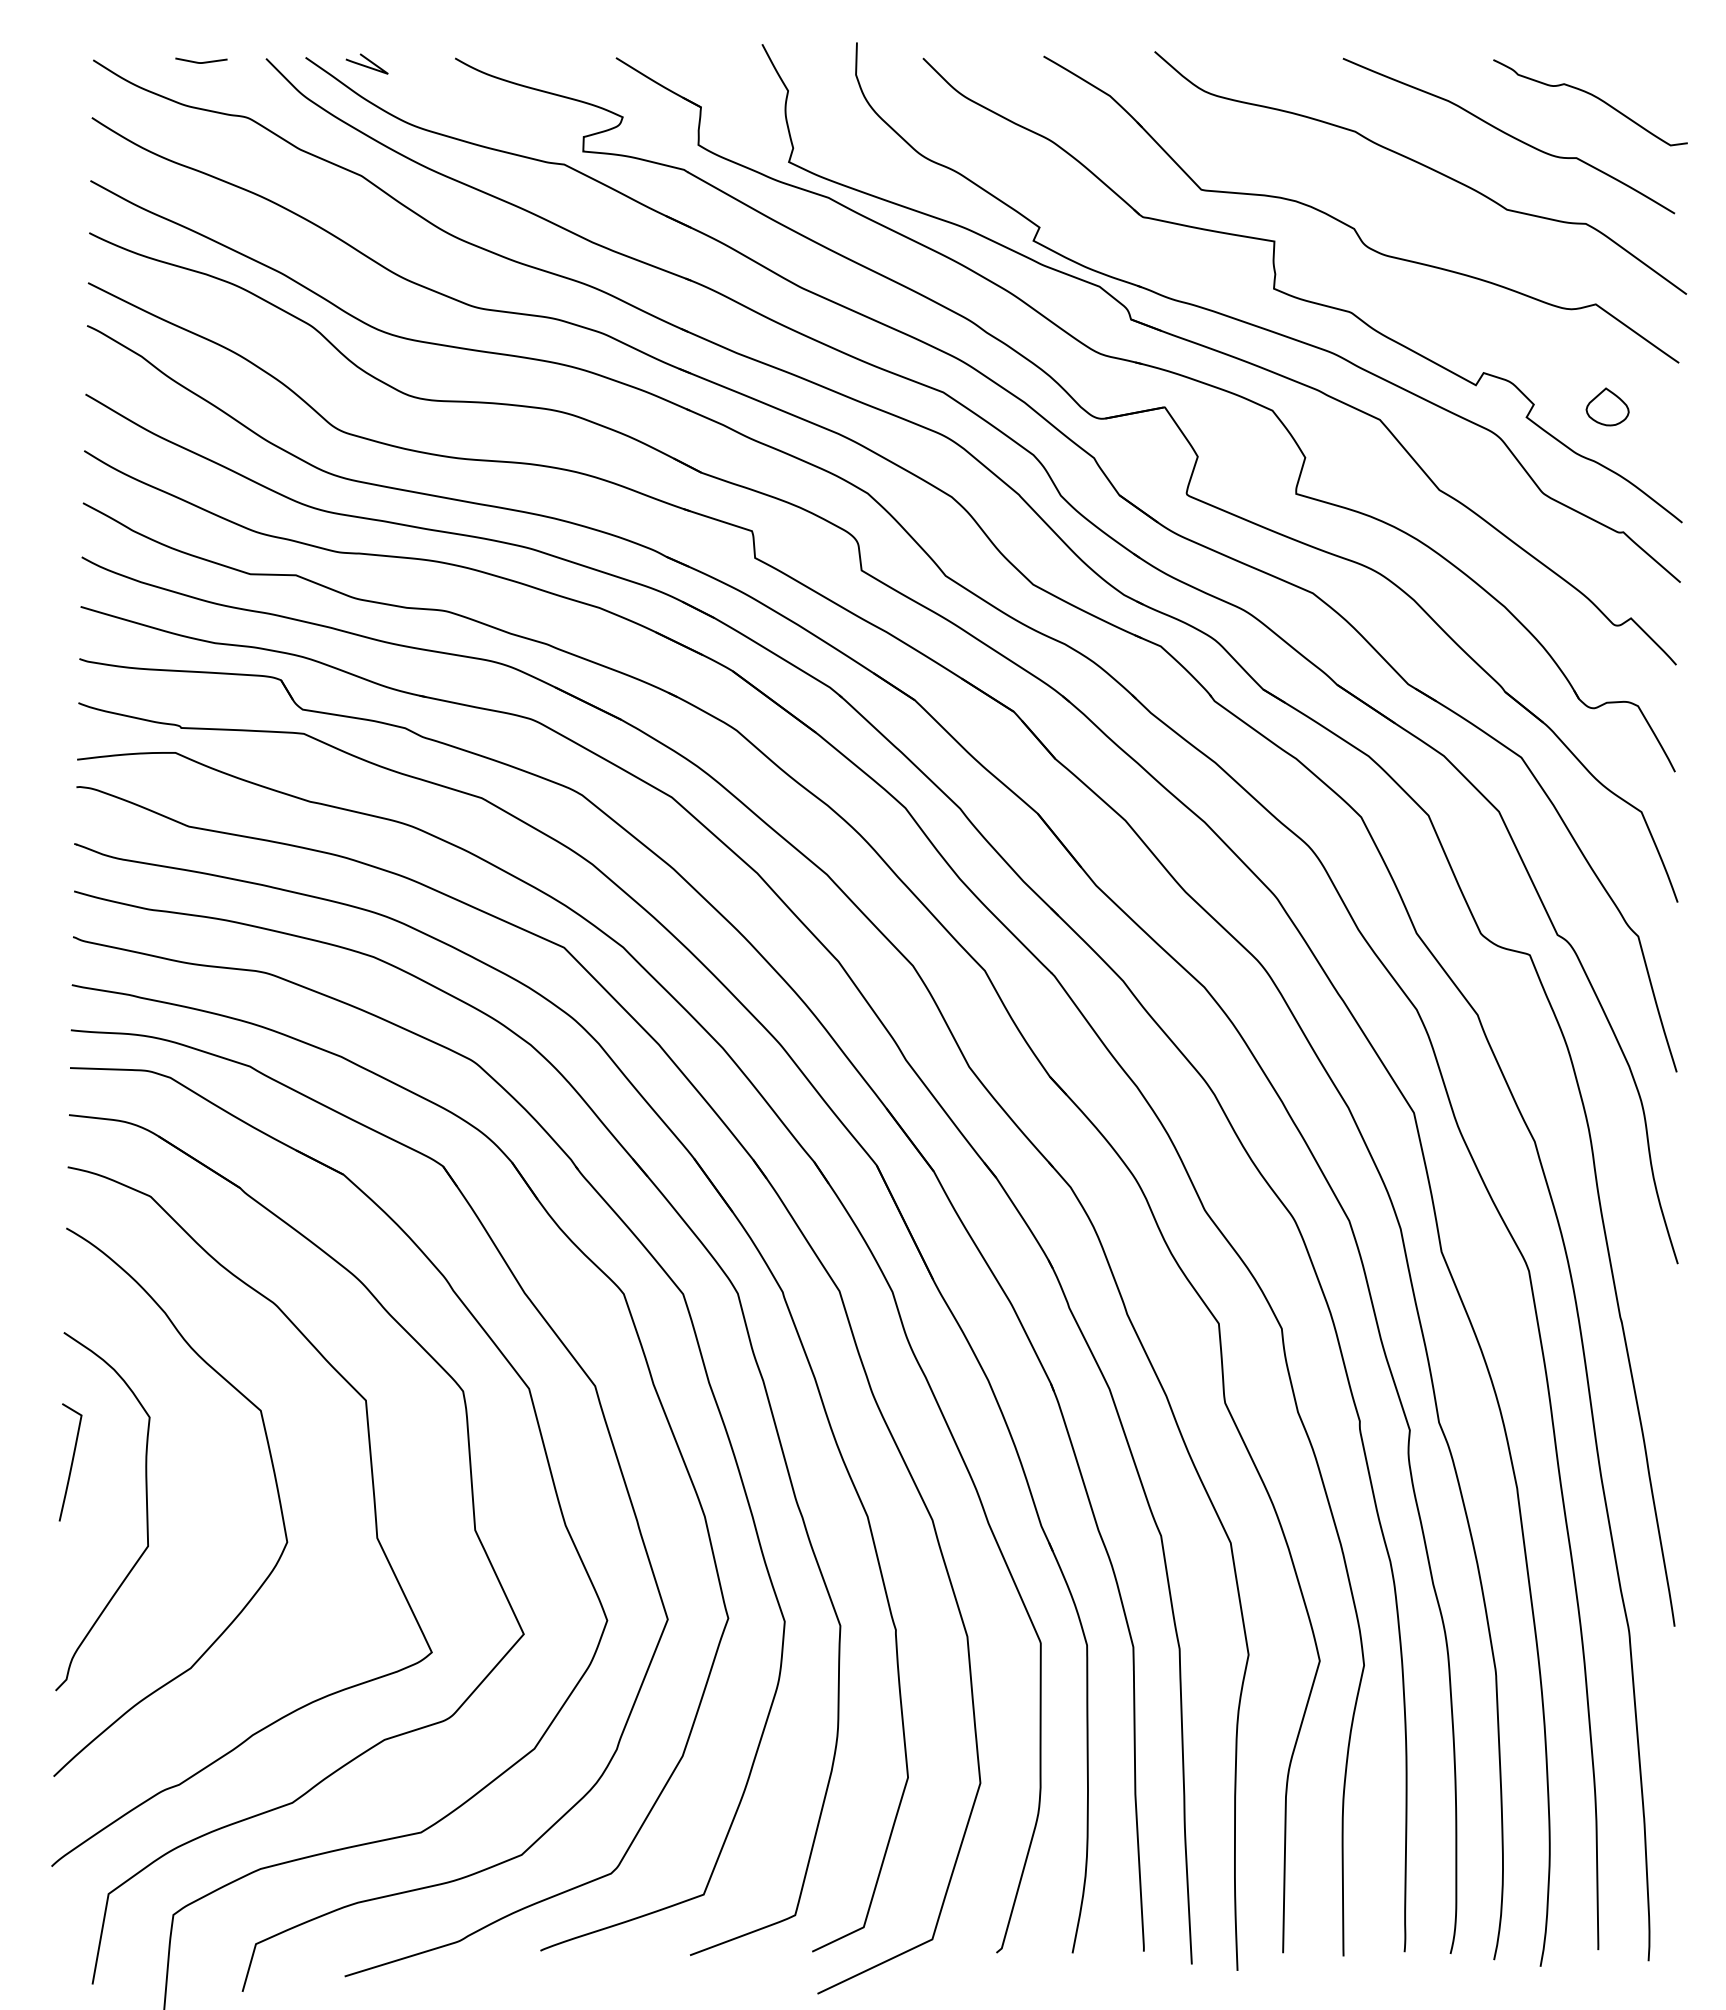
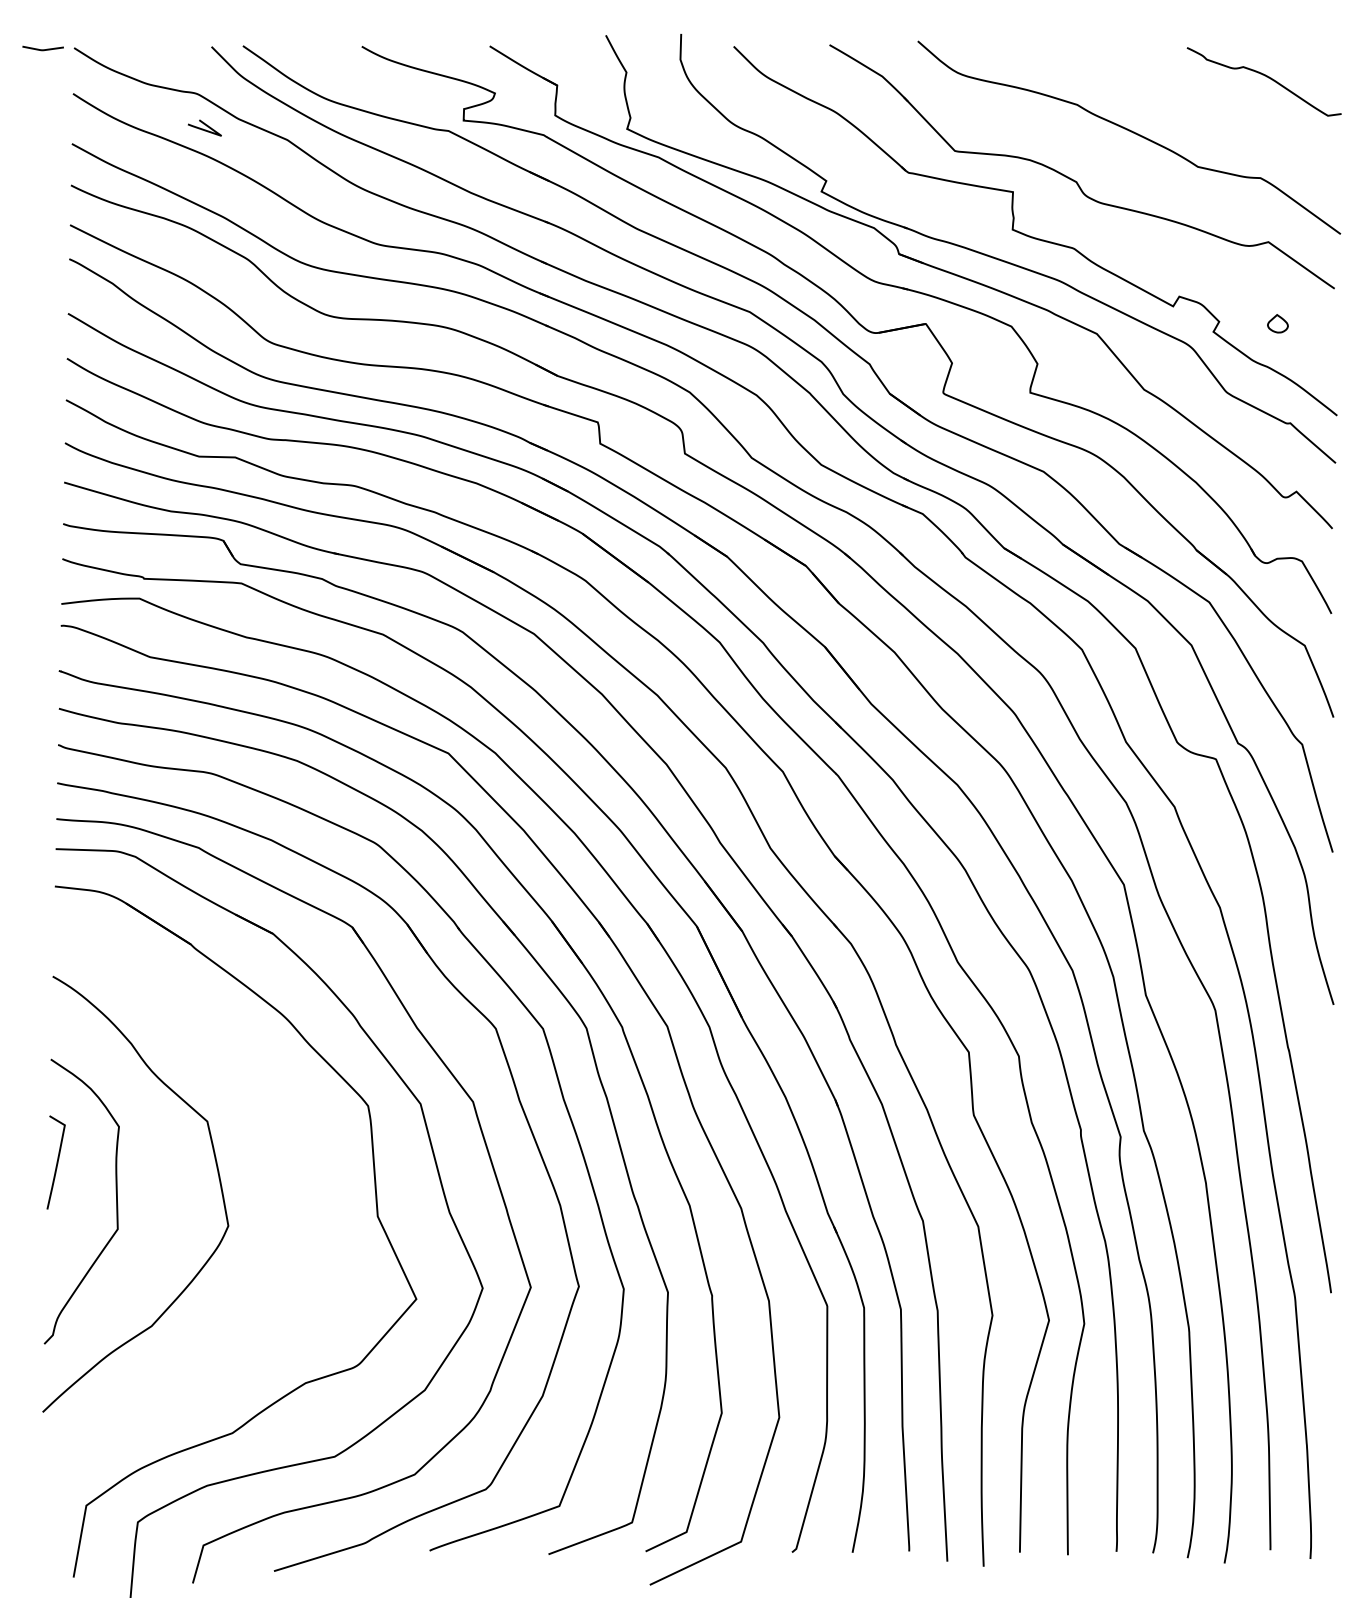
curve: (200, 62) -> (42, 49), moved
curve: (365, 64) -> (203, 128), moved
curve: (1509, 136) -> (1199, 108), removed
part: (1607, 406) -> (1277, 323), size x0.6
curve: (372, 1501) -> (296, 1193), removed

